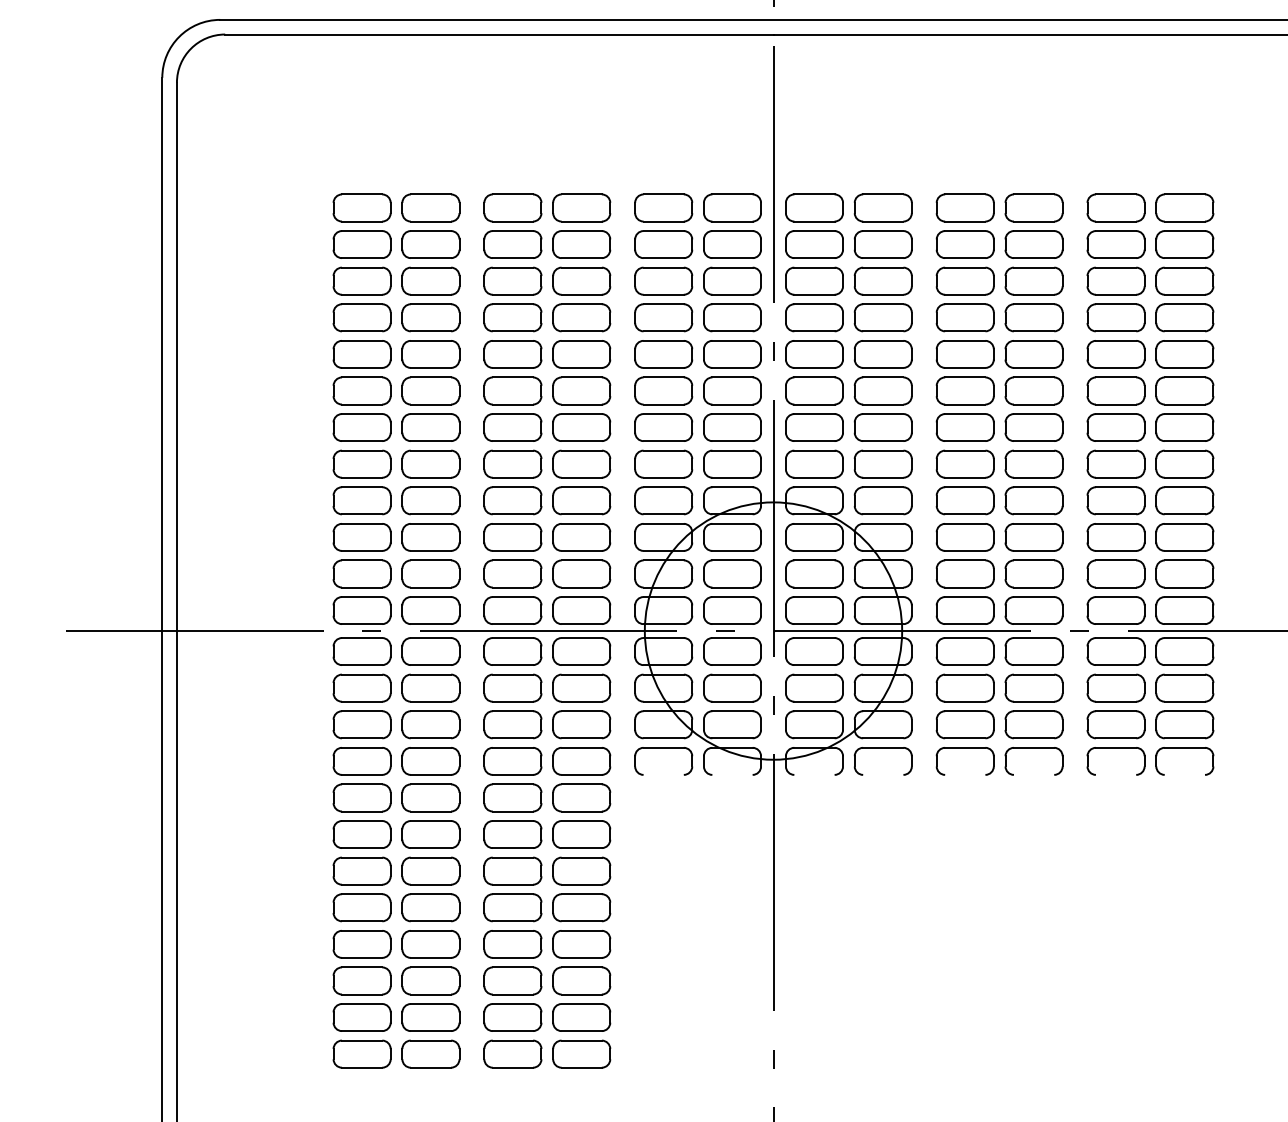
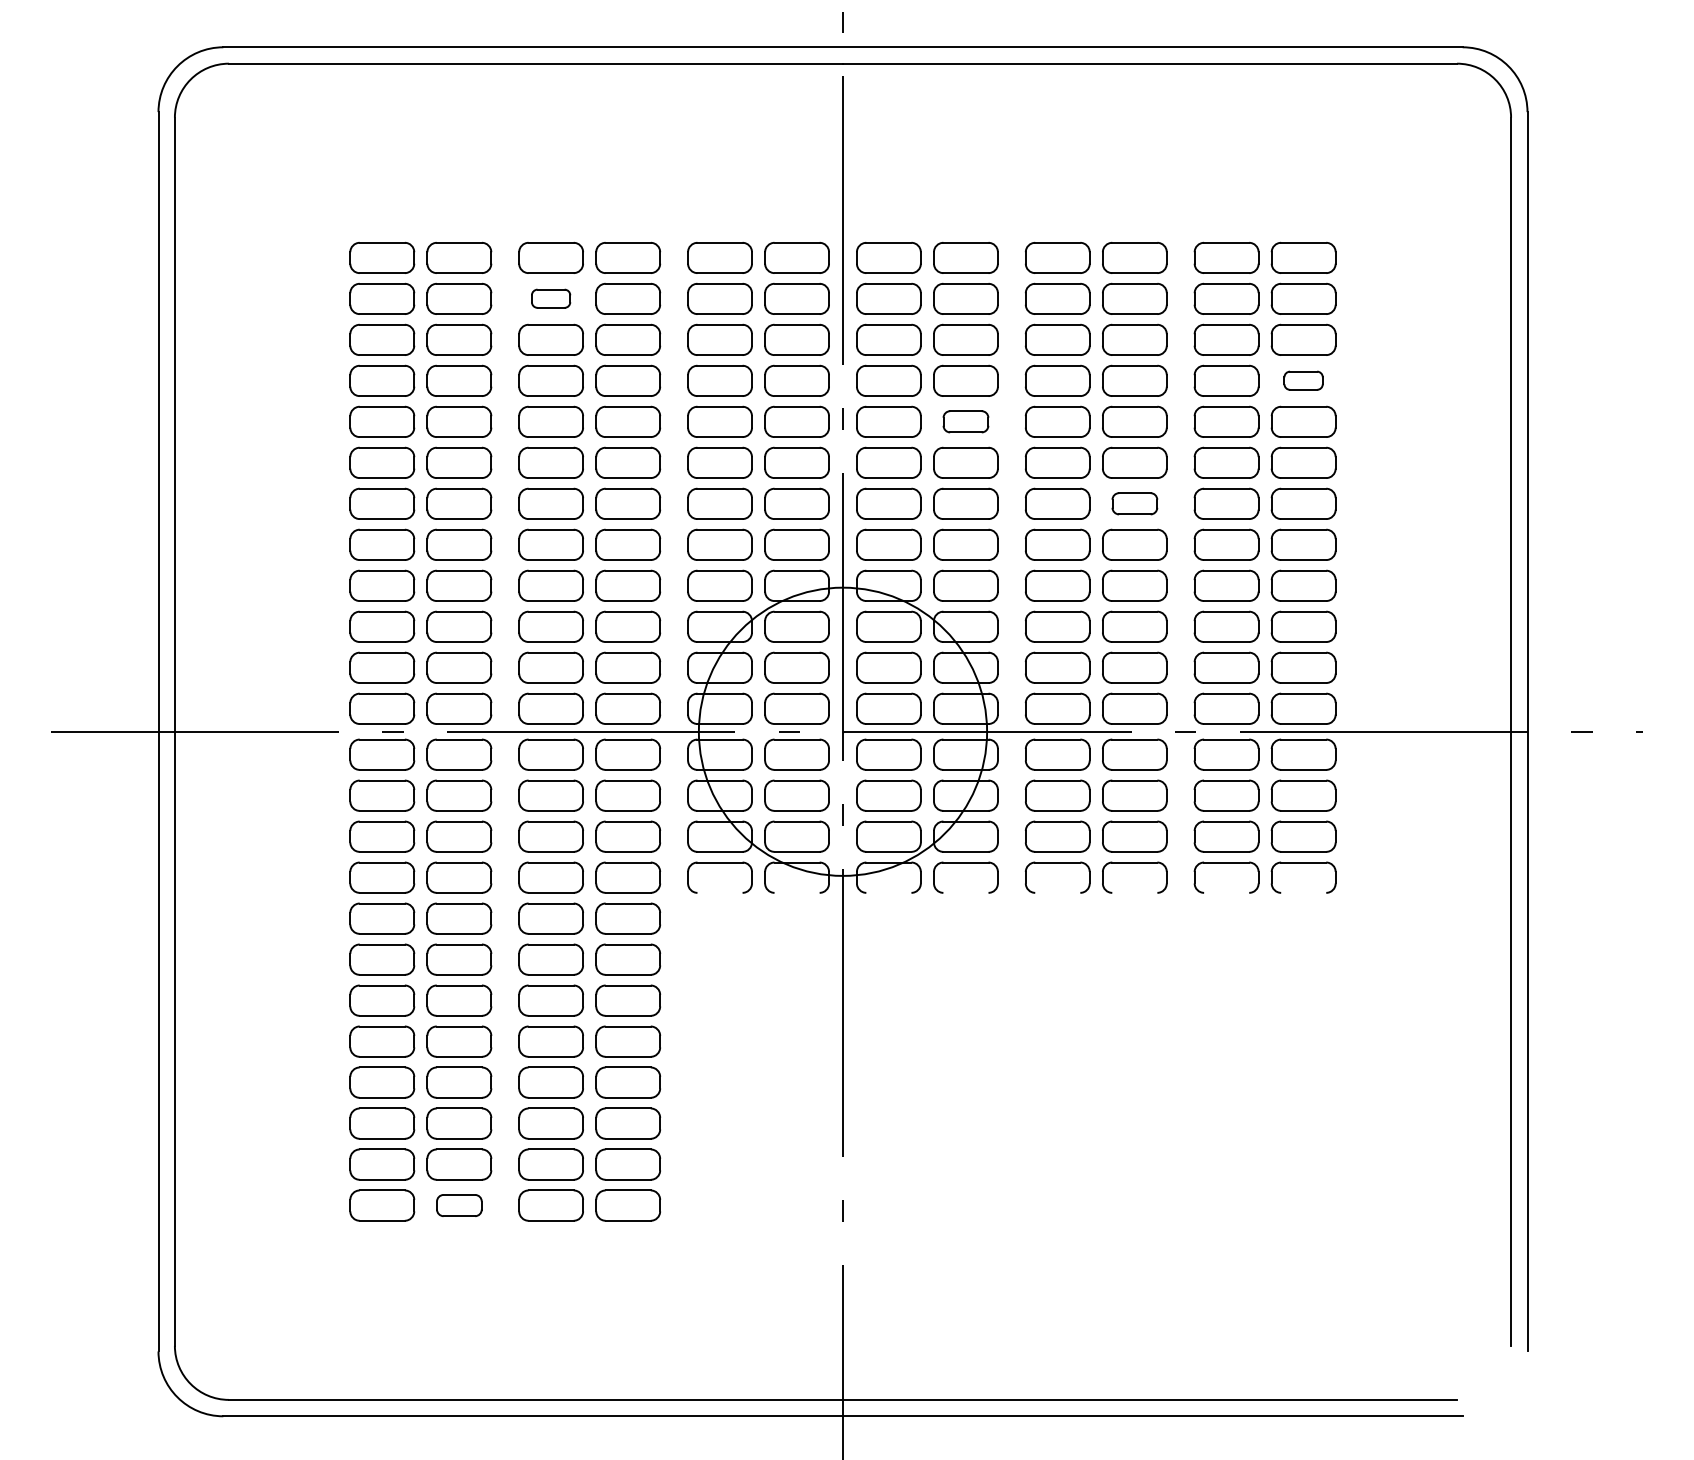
part: (512, 244) -> (550, 298), size x0.6
part: (1184, 317) -> (1303, 380), size x0.6
part: (882, 354) -> (965, 421), size x0.7
part: (1033, 427) -> (1134, 503), size x0.7
part: (431, 1054) -> (459, 1205), size x0.7

